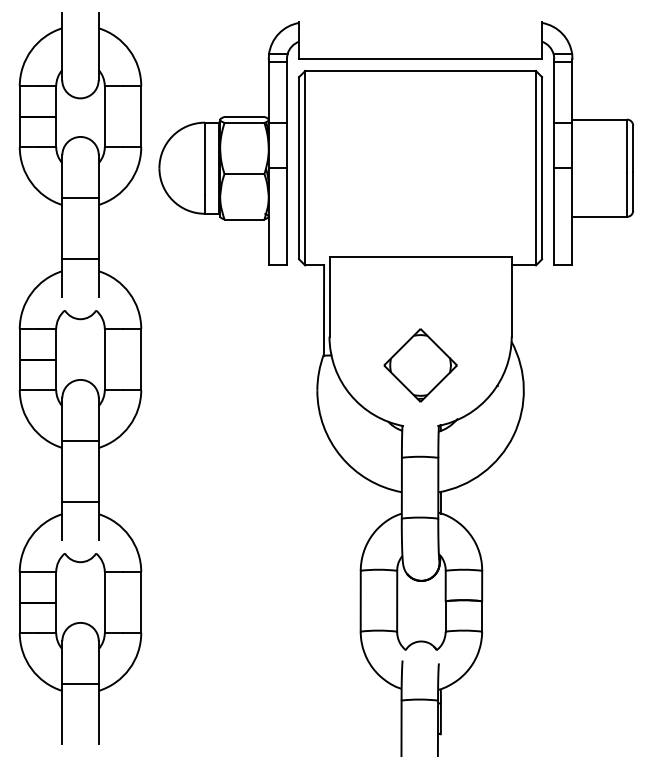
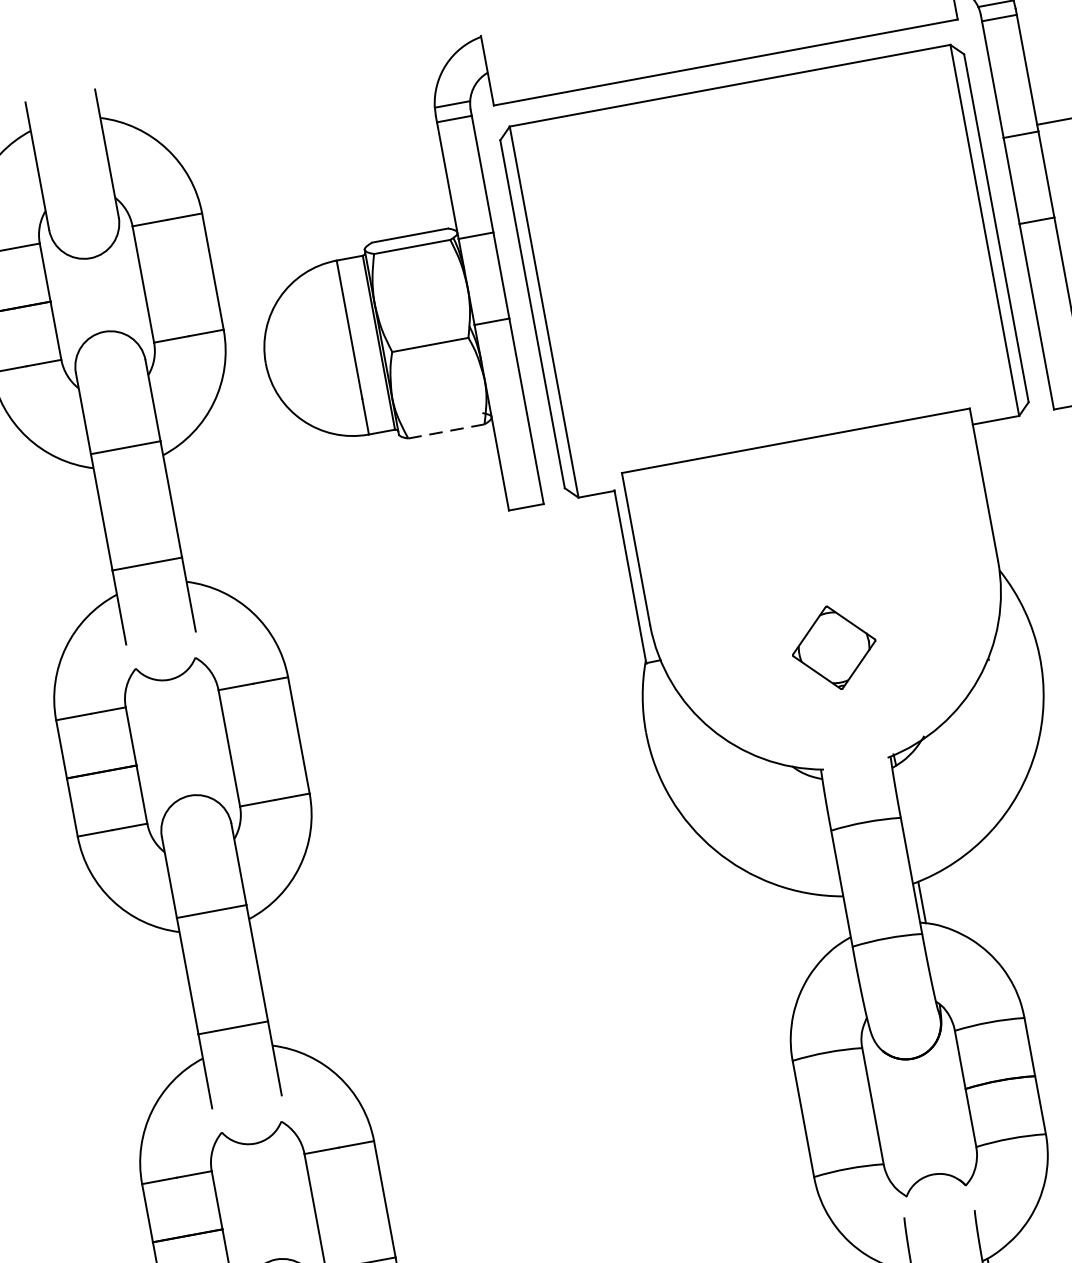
line: (244, 219) -> (446, 431), solid -> dashed
part: (420, 365) -> (834, 647), size x0.6

